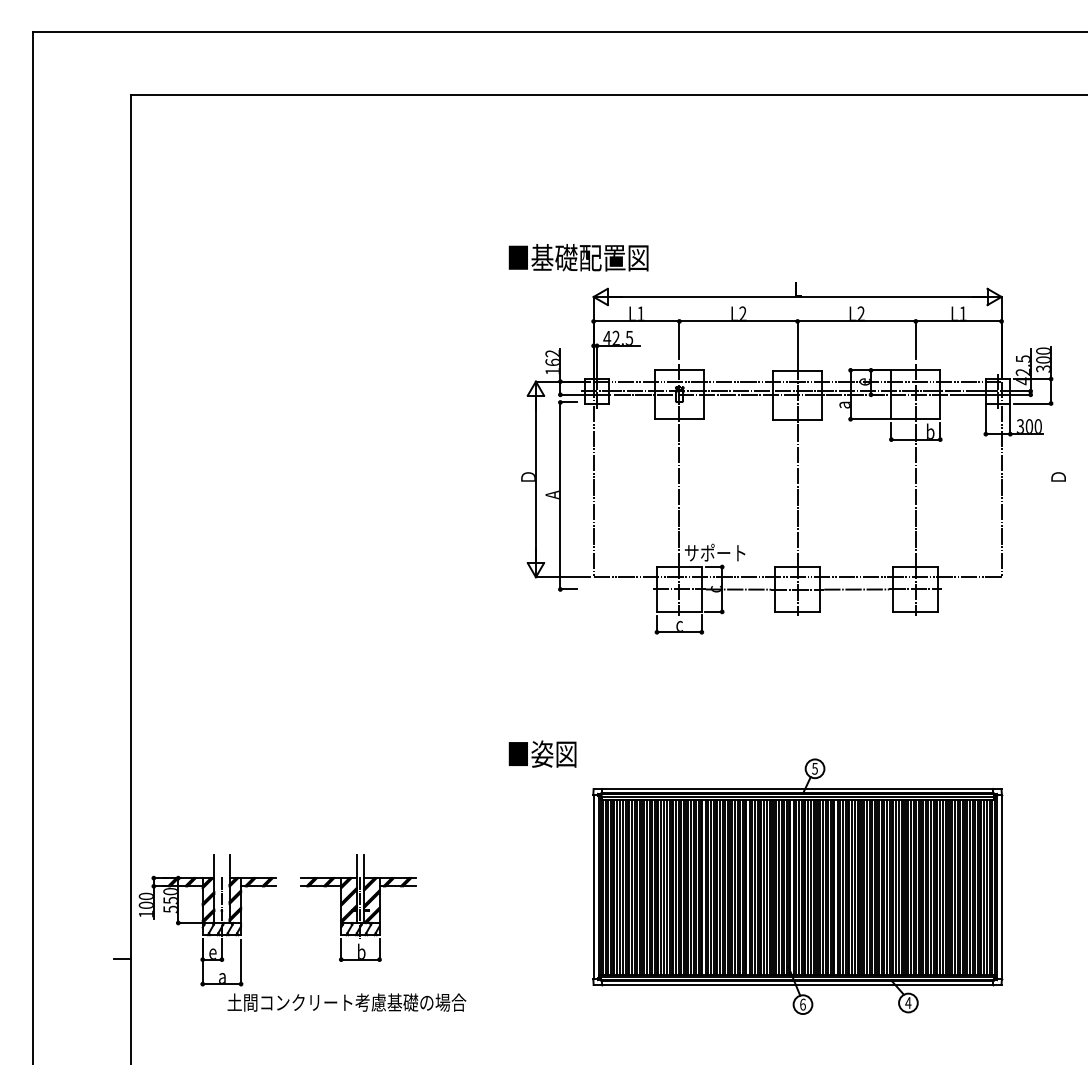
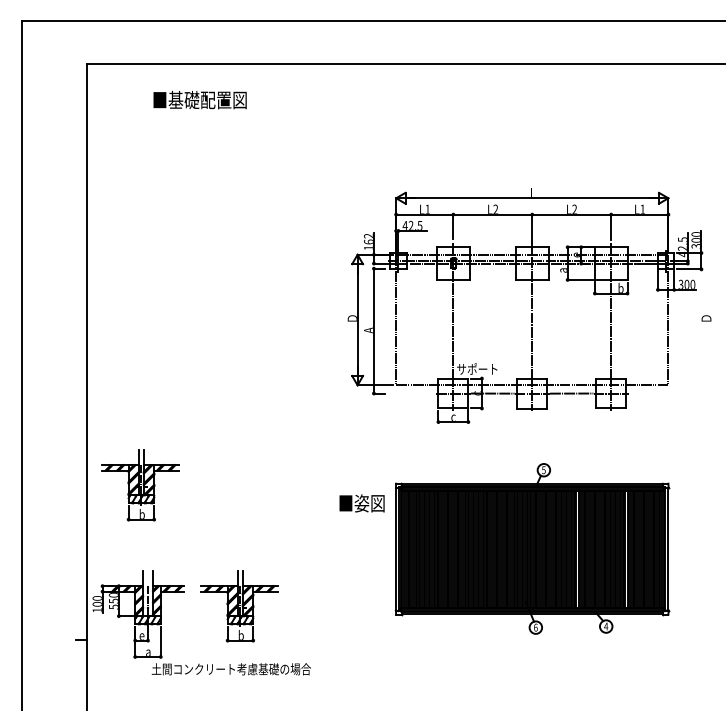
text: (577, 258) -> (199, 100), moved
part: (210, 727) -> (140, 485), added
part: (797, 886) -> (532, 548), moved

